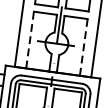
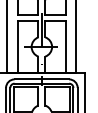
line: (29, 40) -> (17, 47), dashed -> solid
line: (84, 48) -> (66, 47), dashed -> solid

